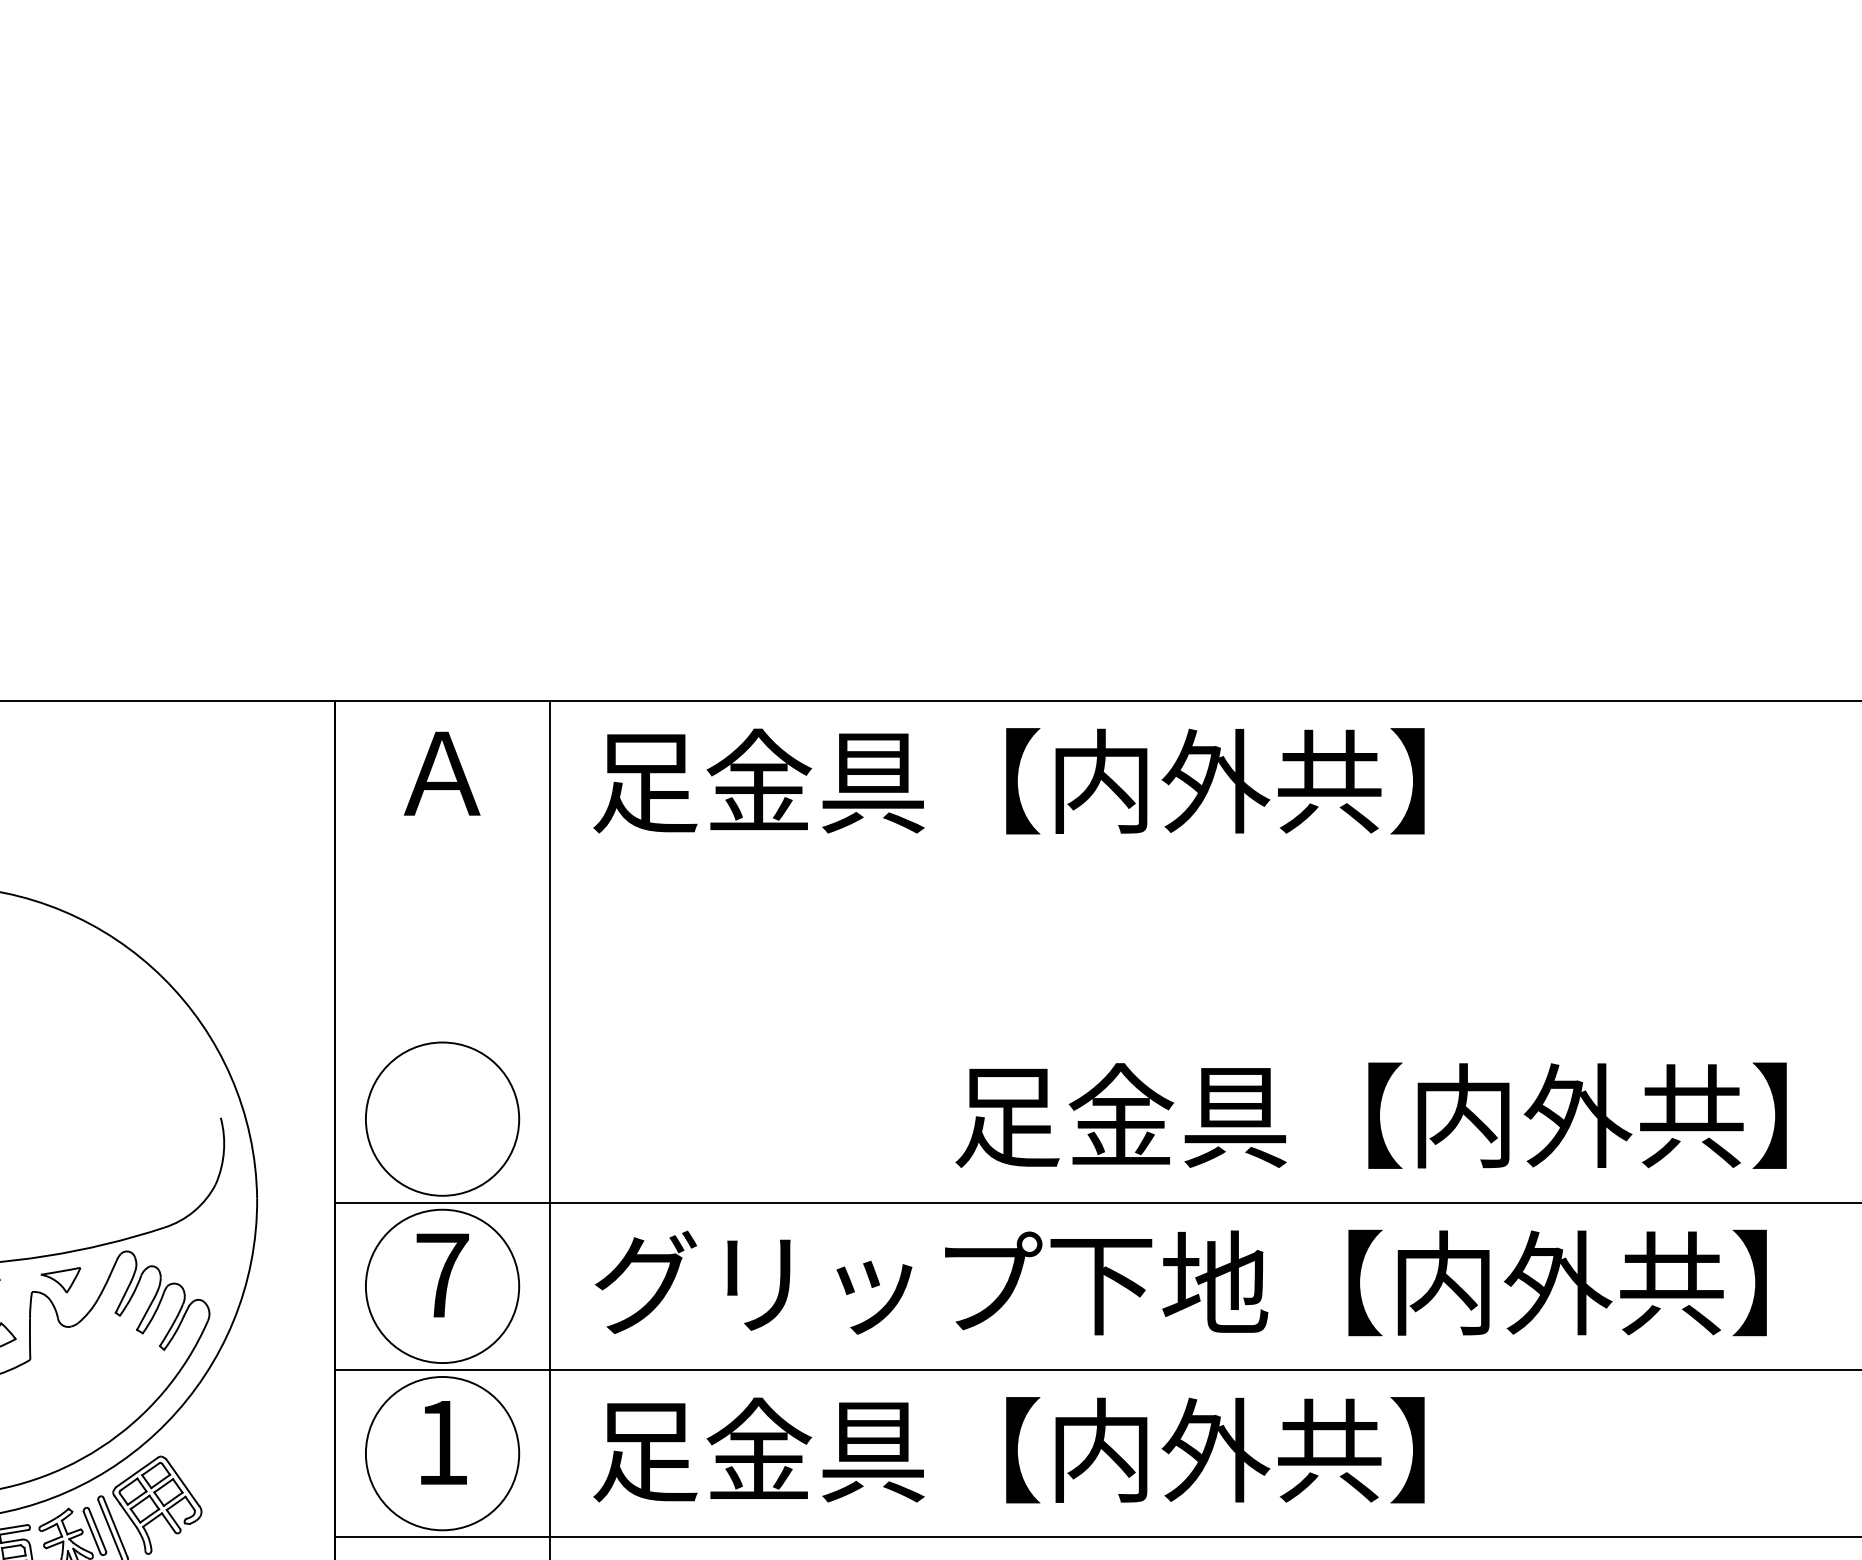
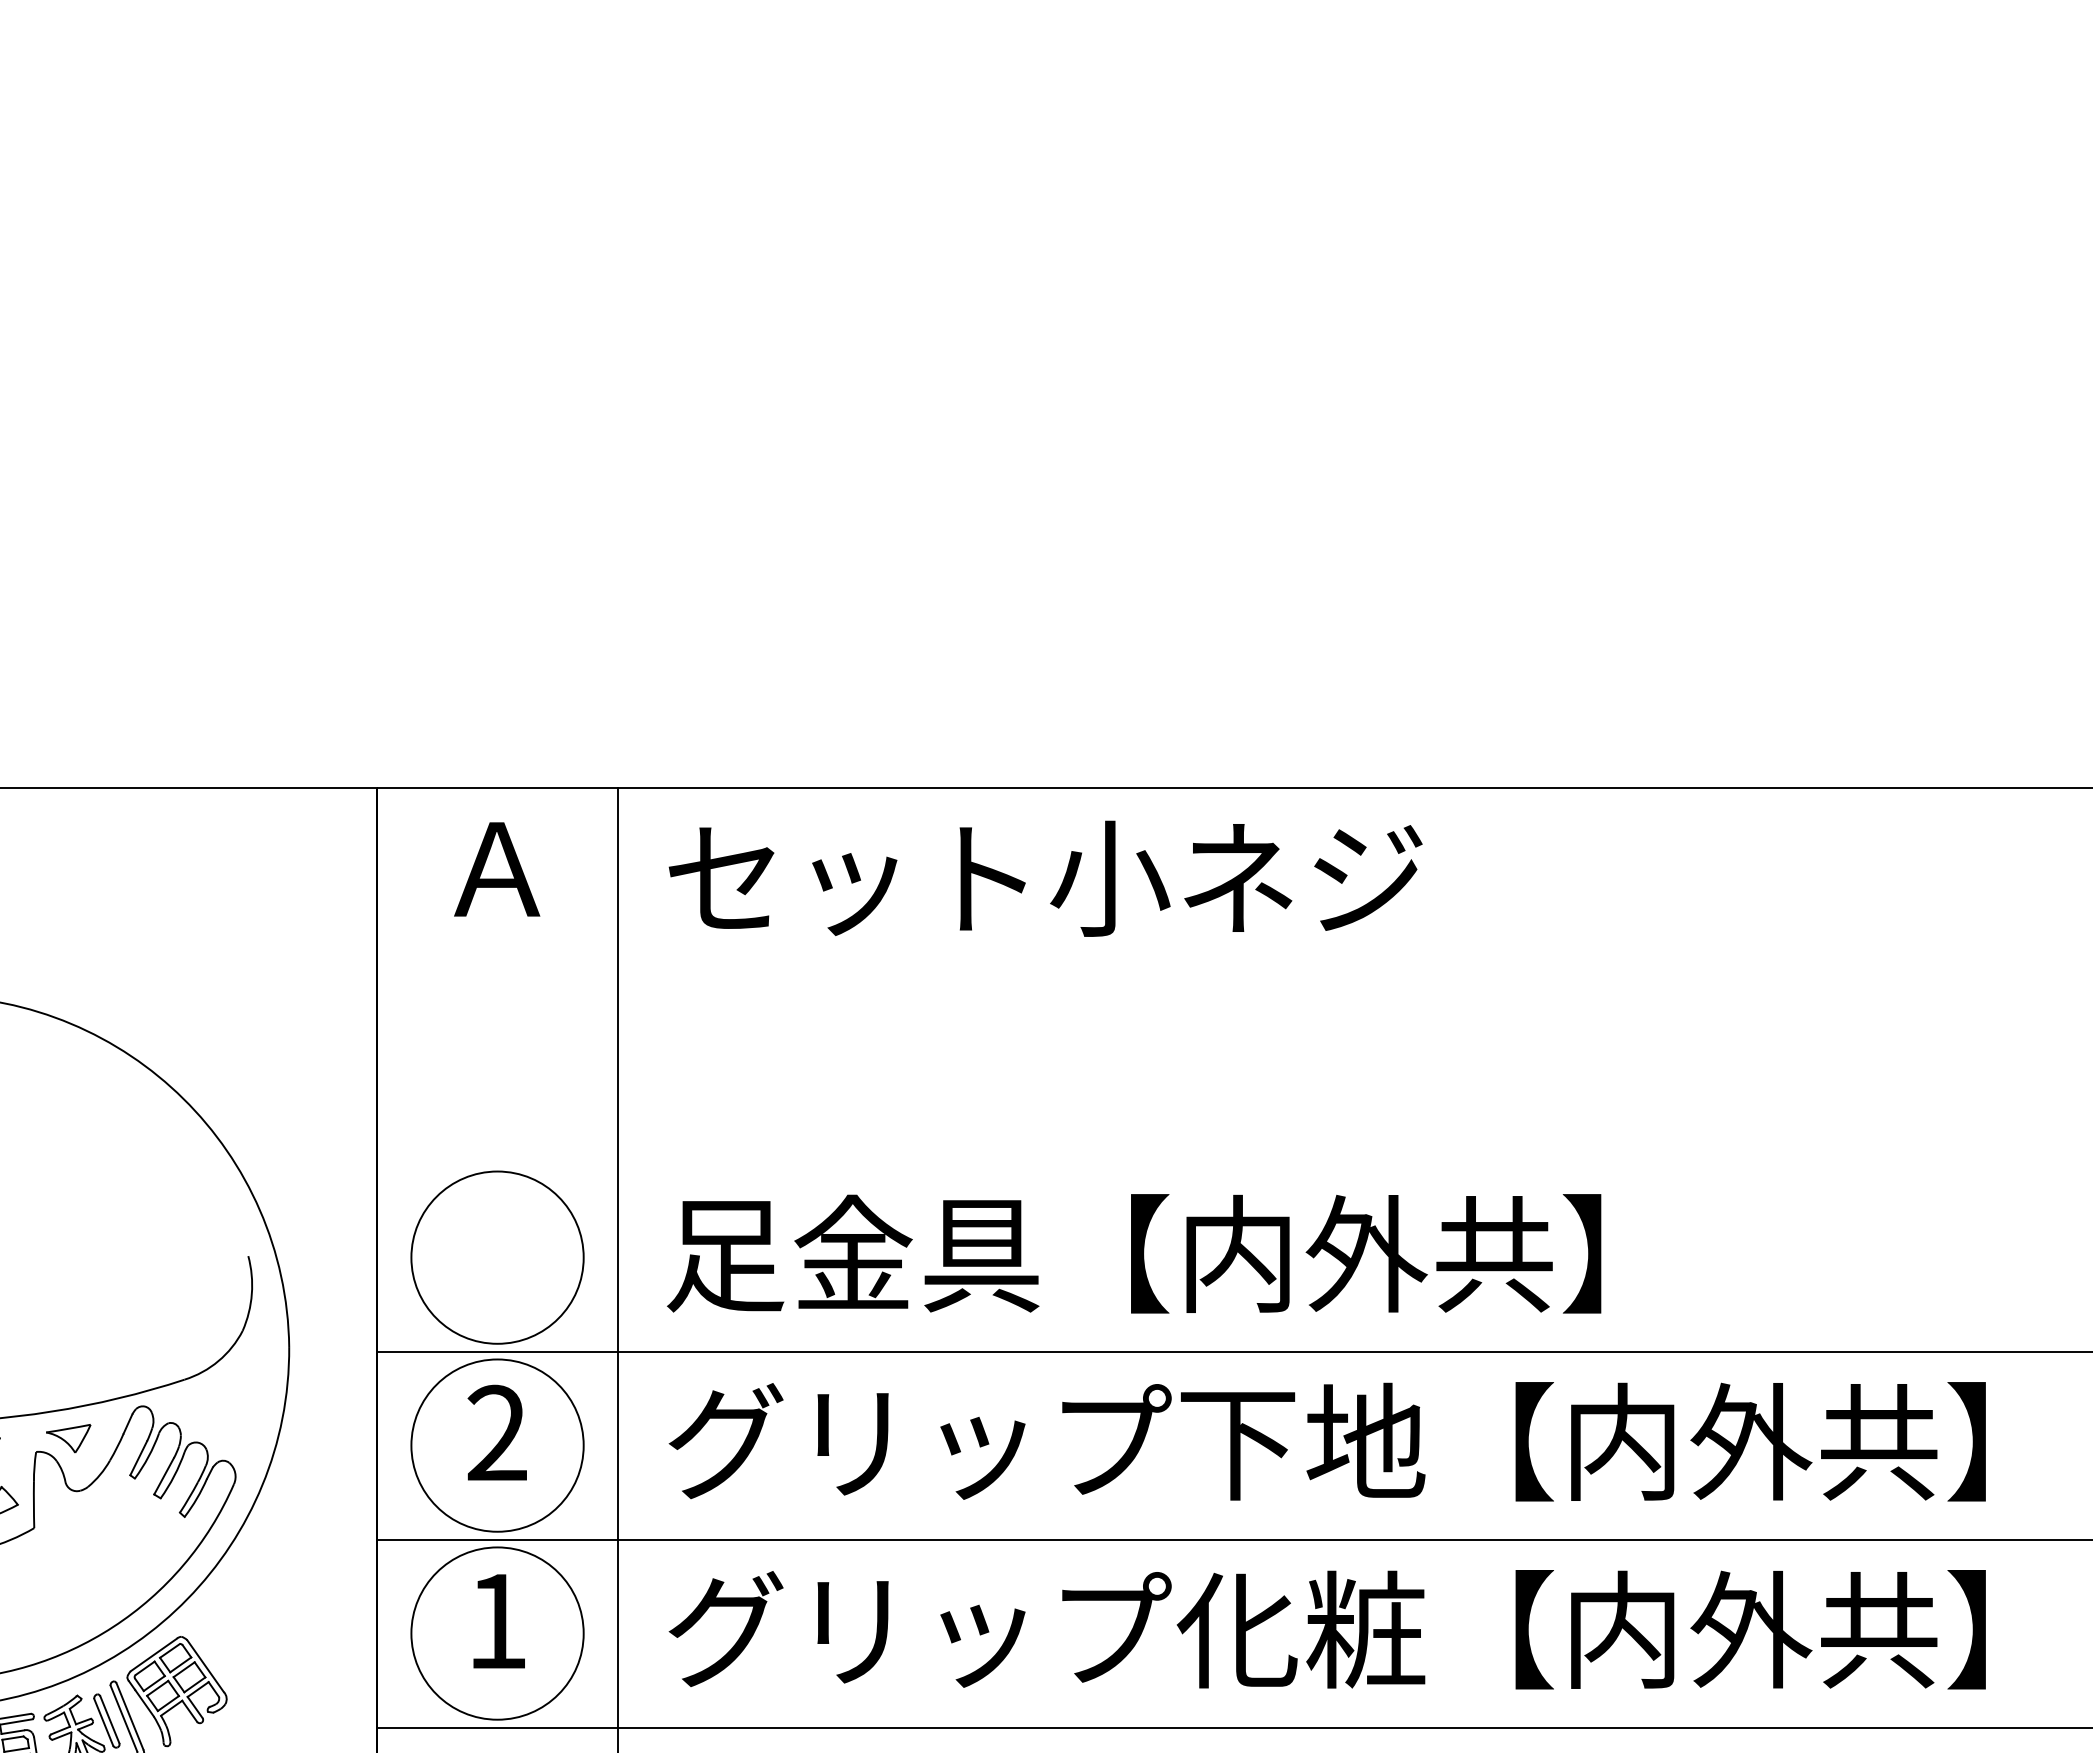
text: (1009, 780) -> (1134, 877), 足金具【内外共】 -> セット小ネジ
text: (1371, 1115) -> (1134, 1253), moved
text: (442, 1274) -> (497, 1432), 7 -> 2
text: (1180, 1450) -> (1326, 1629), 足金具【内外共】 -> グリップ化粧【内外共】

